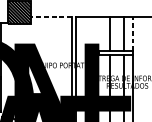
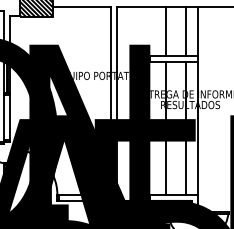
line: (51, 16) -> (81, 6), dashed -> solid
line: (133, 33) -> (198, 30), dashed -> solid

